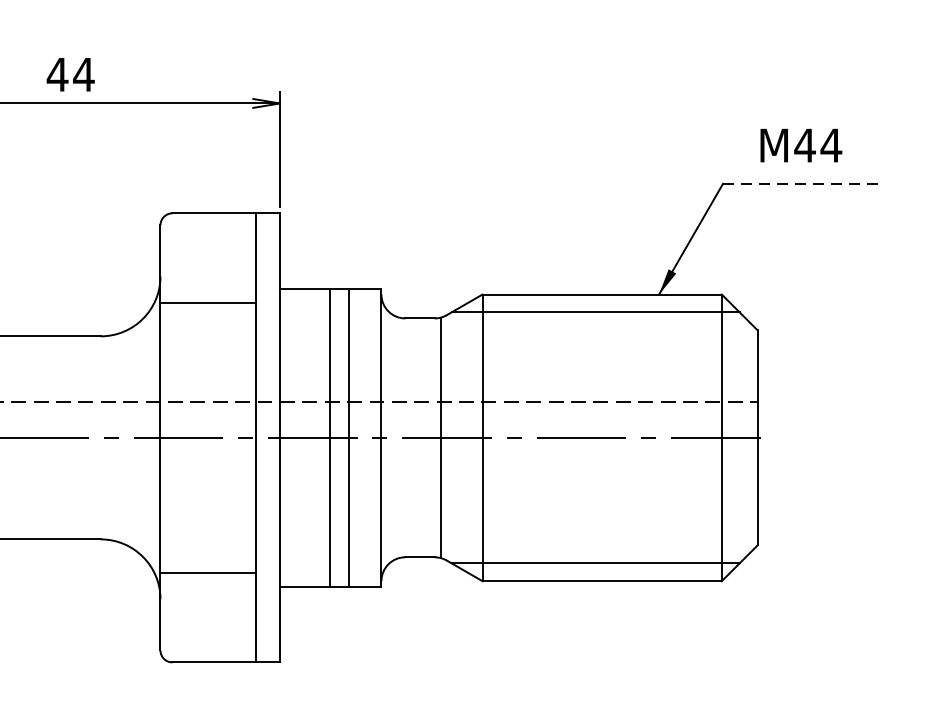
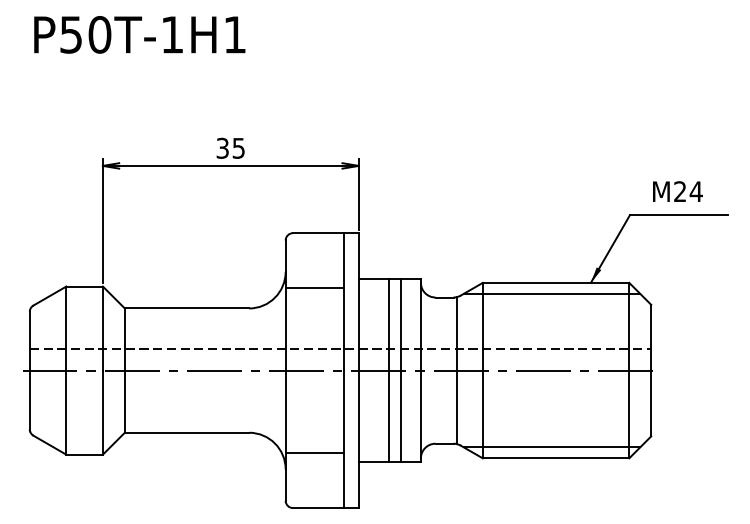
text: (70, 73) -> (230, 147), 44 -> 35
text: (803, 145) -> (679, 191), M44 -> M24
line: (802, 184) -> (678, 215), dashed -> solid

